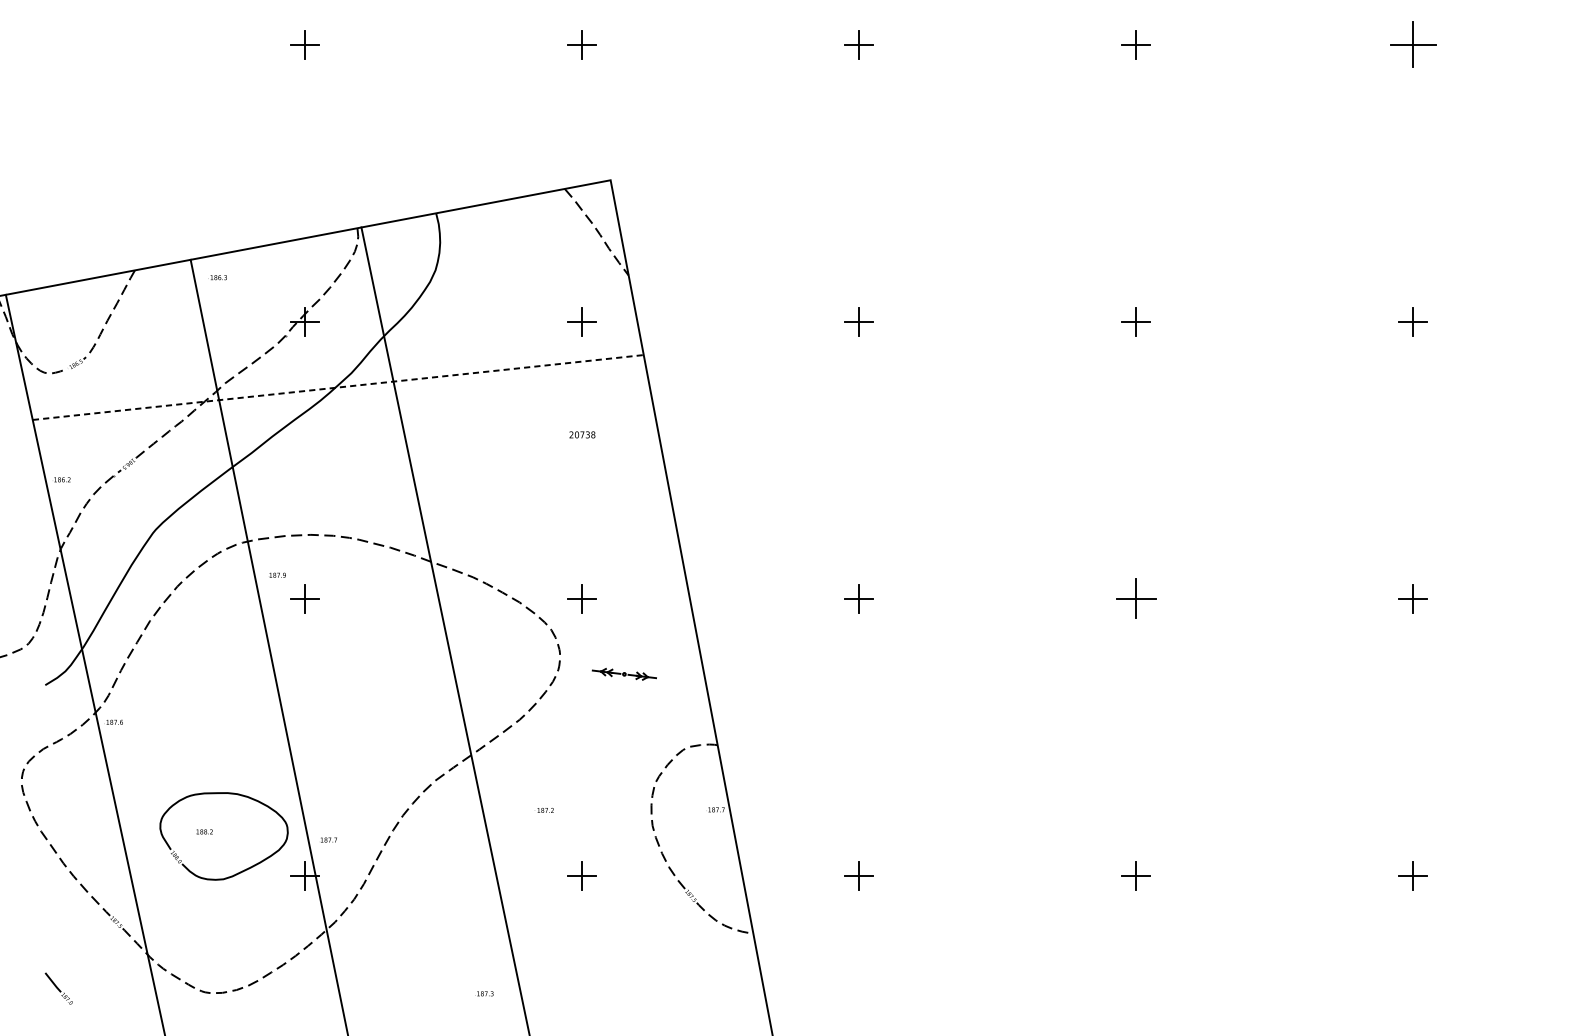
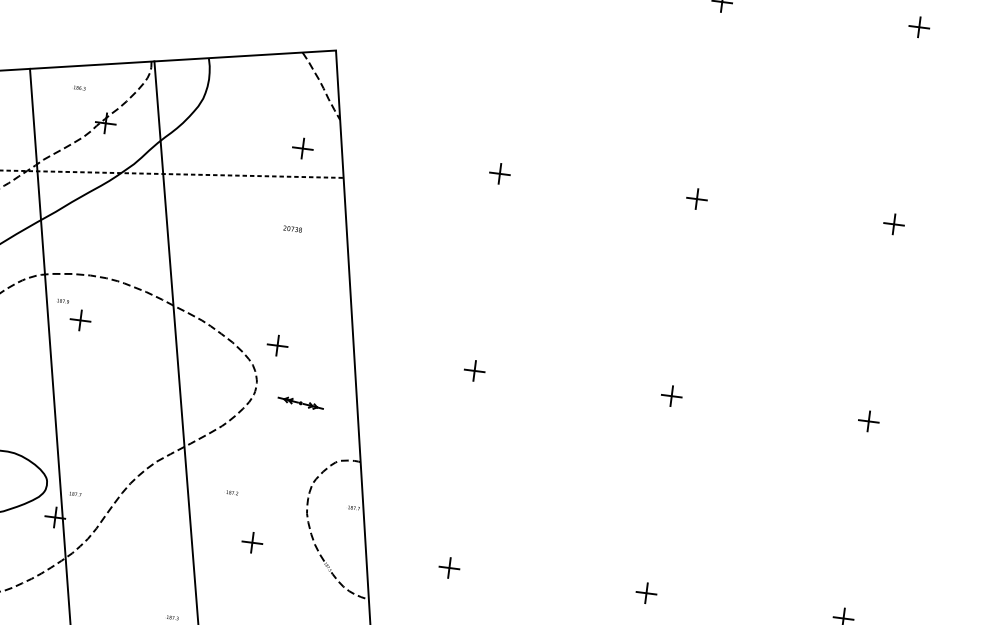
part: (1412, 44) -> (918, 27), size x0.62
text: (217, 277) -> (78, 87), moved
part: (1135, 598) -> (671, 395), size x0.71

